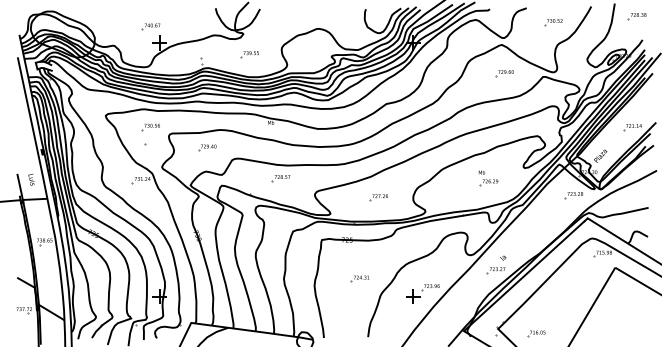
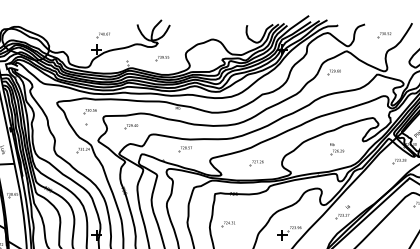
part: (150, 26) -> (103, 34), moved
part: (504, 73) -> (334, 72), moved
part: (359, 278) -> (228, 223), moved

